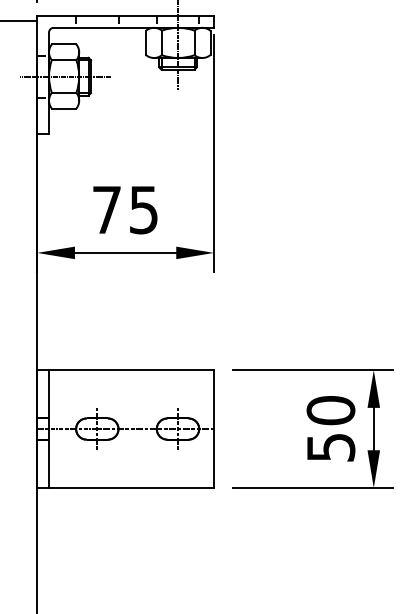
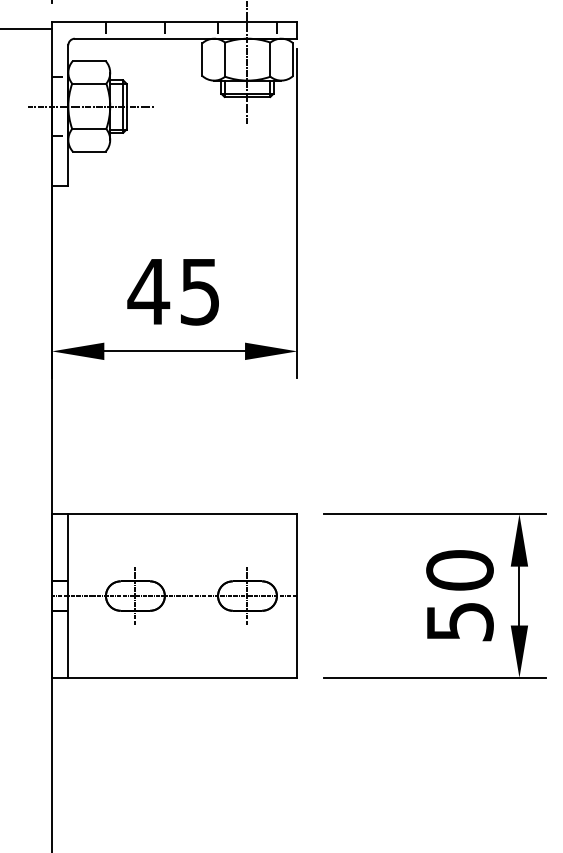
text: (106, 209) -> (148, 291), 75 -> 45

